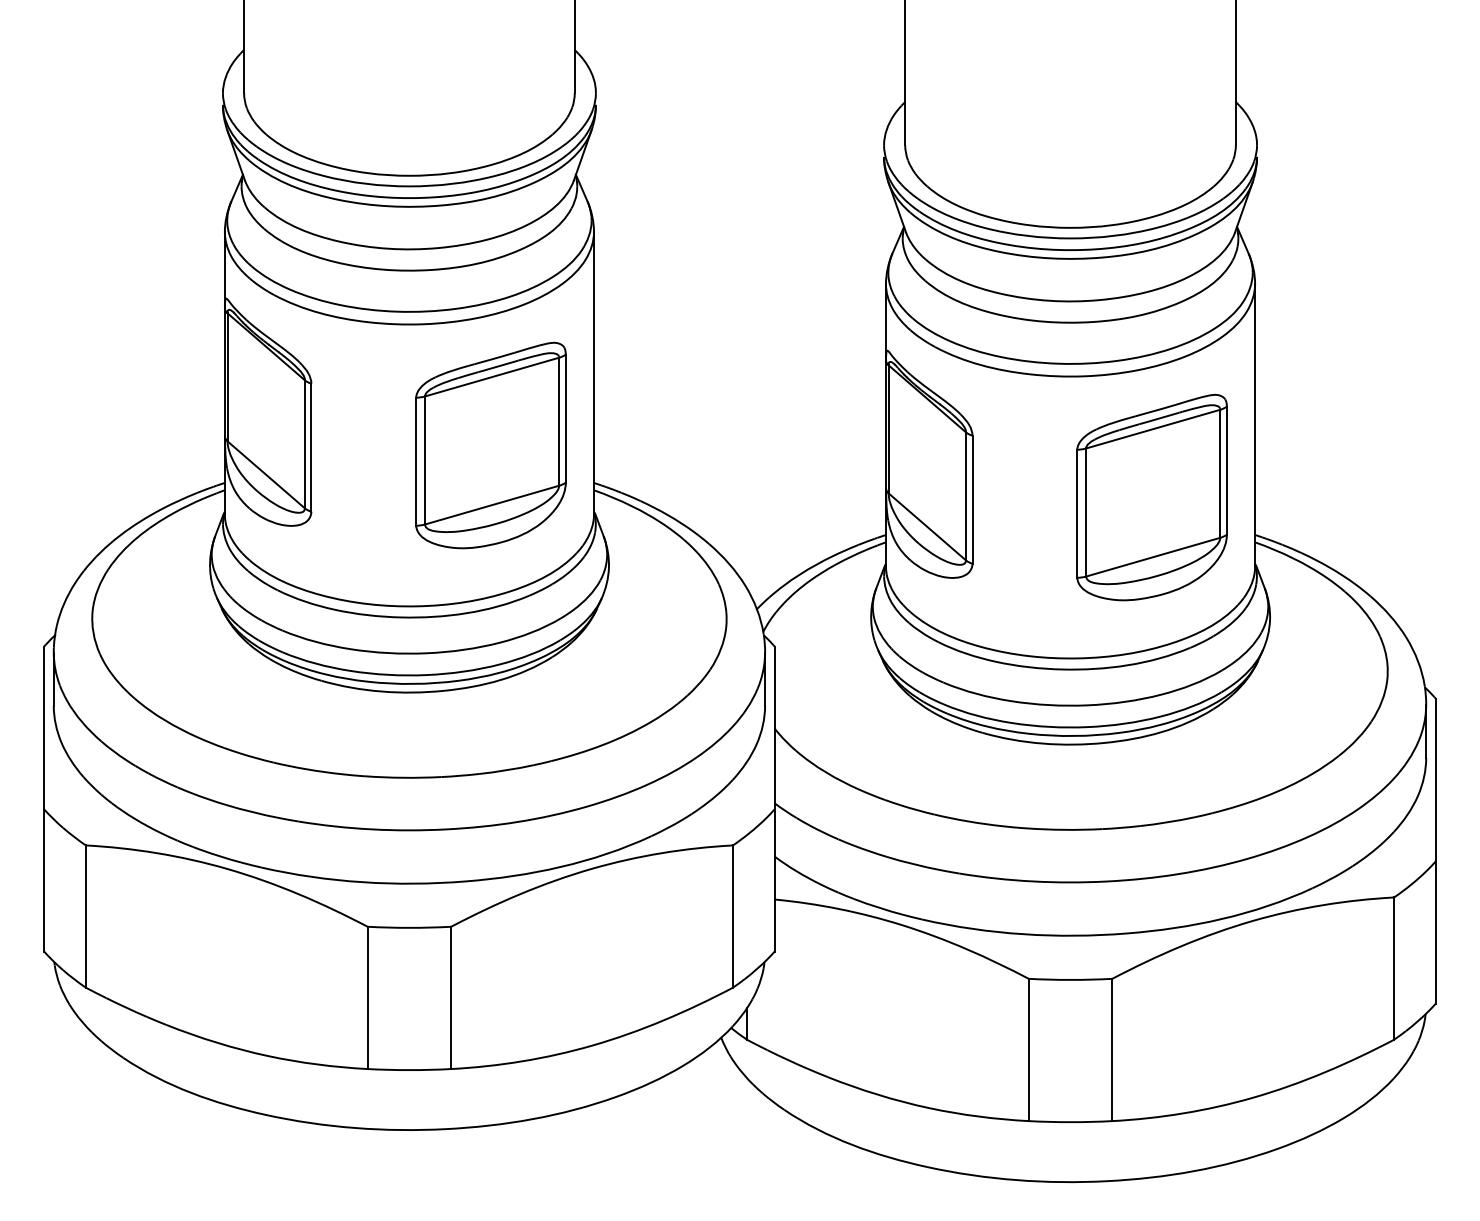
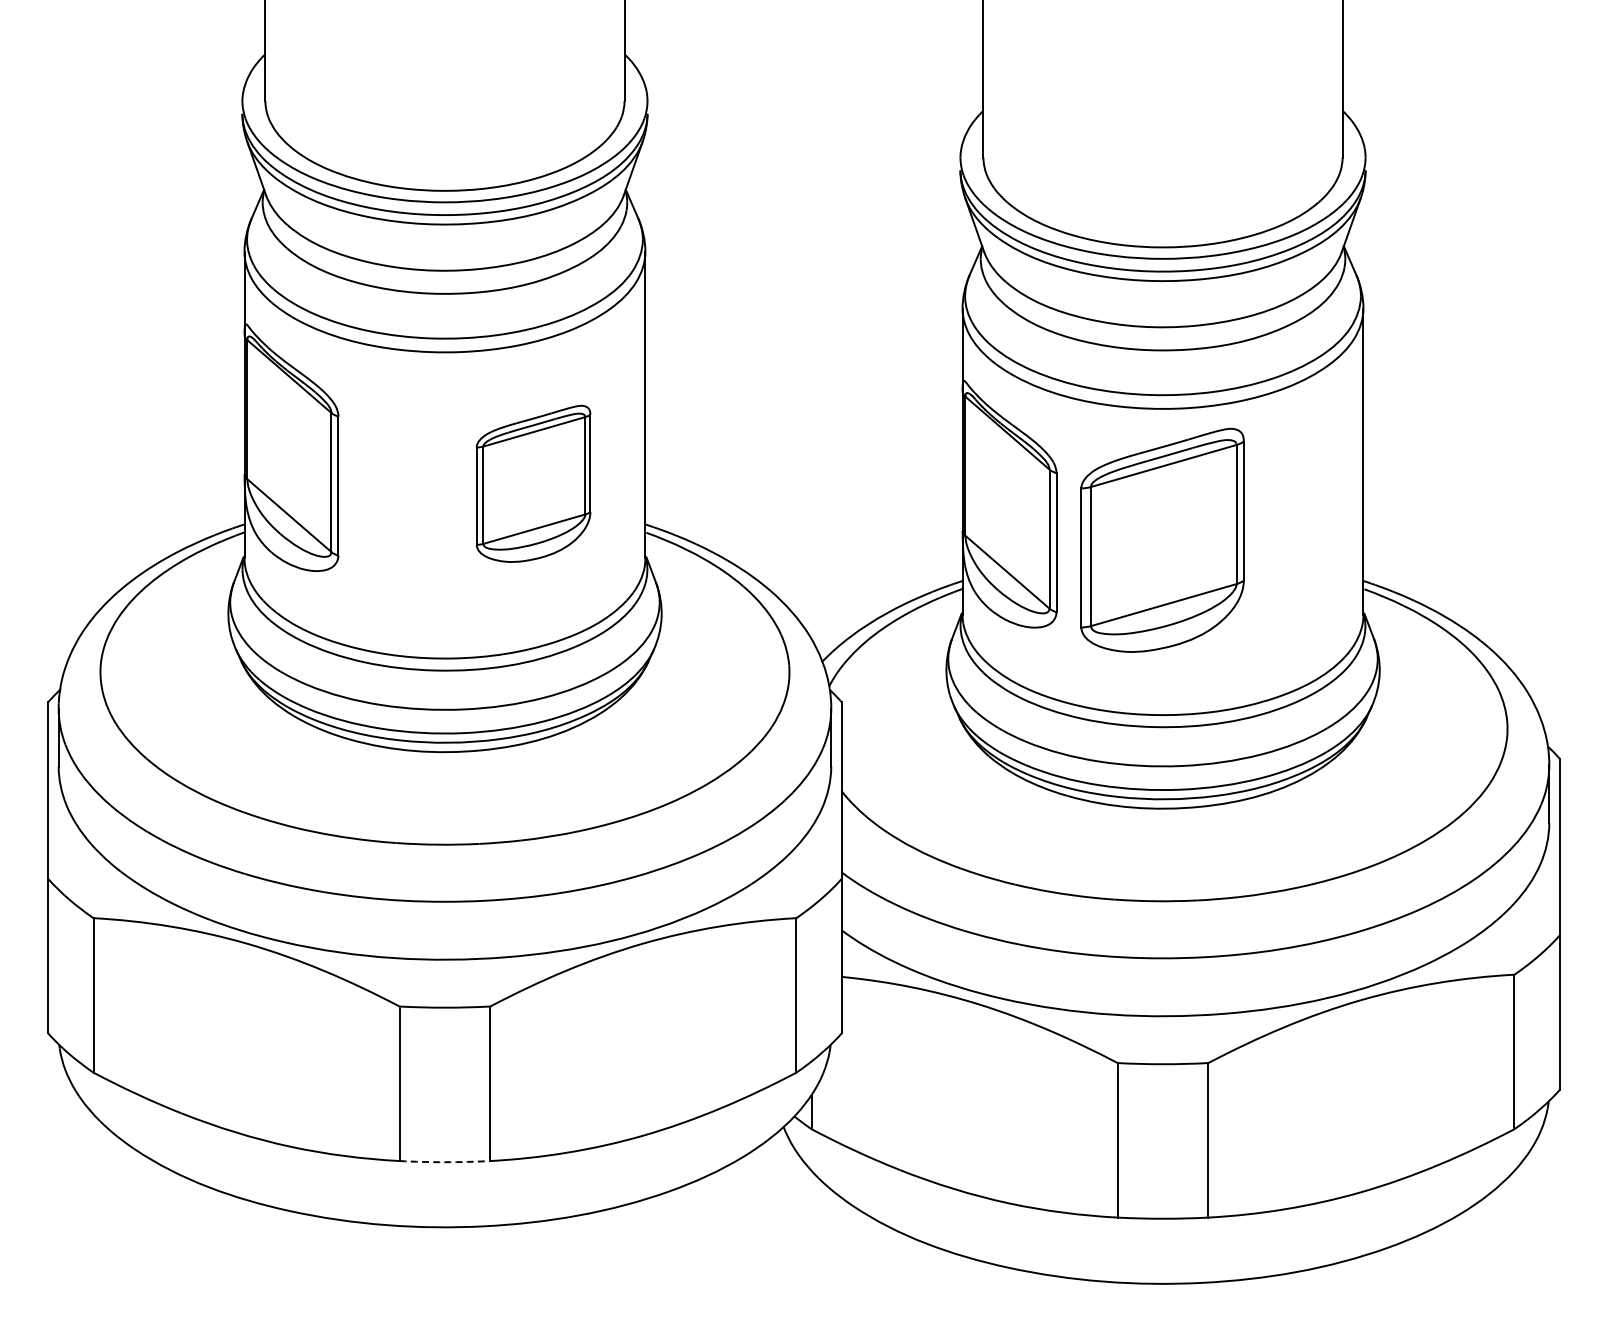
part: (490, 445) -> (533, 483), size x0.7
part: (1152, 496) -> (1162, 539), moved
arc: (409, 1070) -> (444, 1162), solid -> dashed

